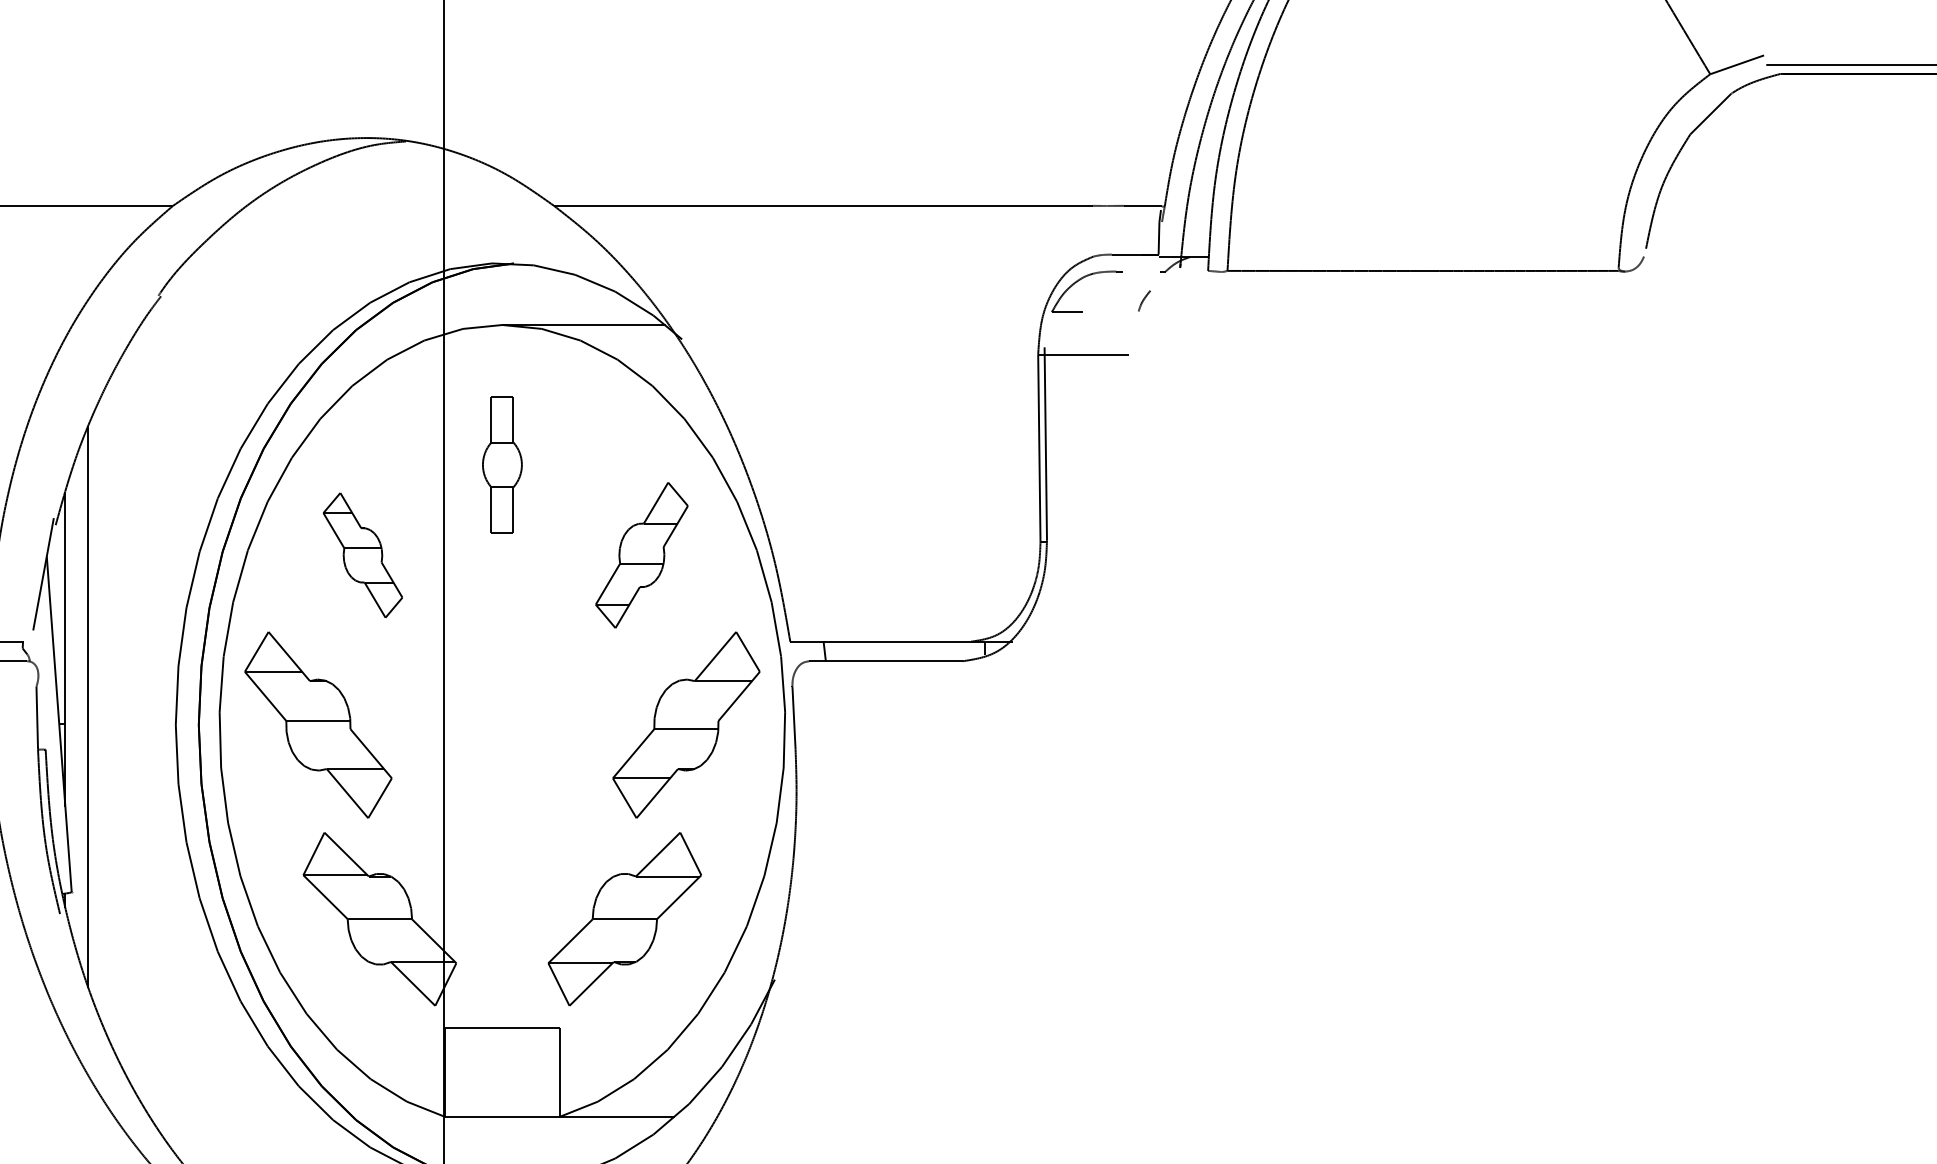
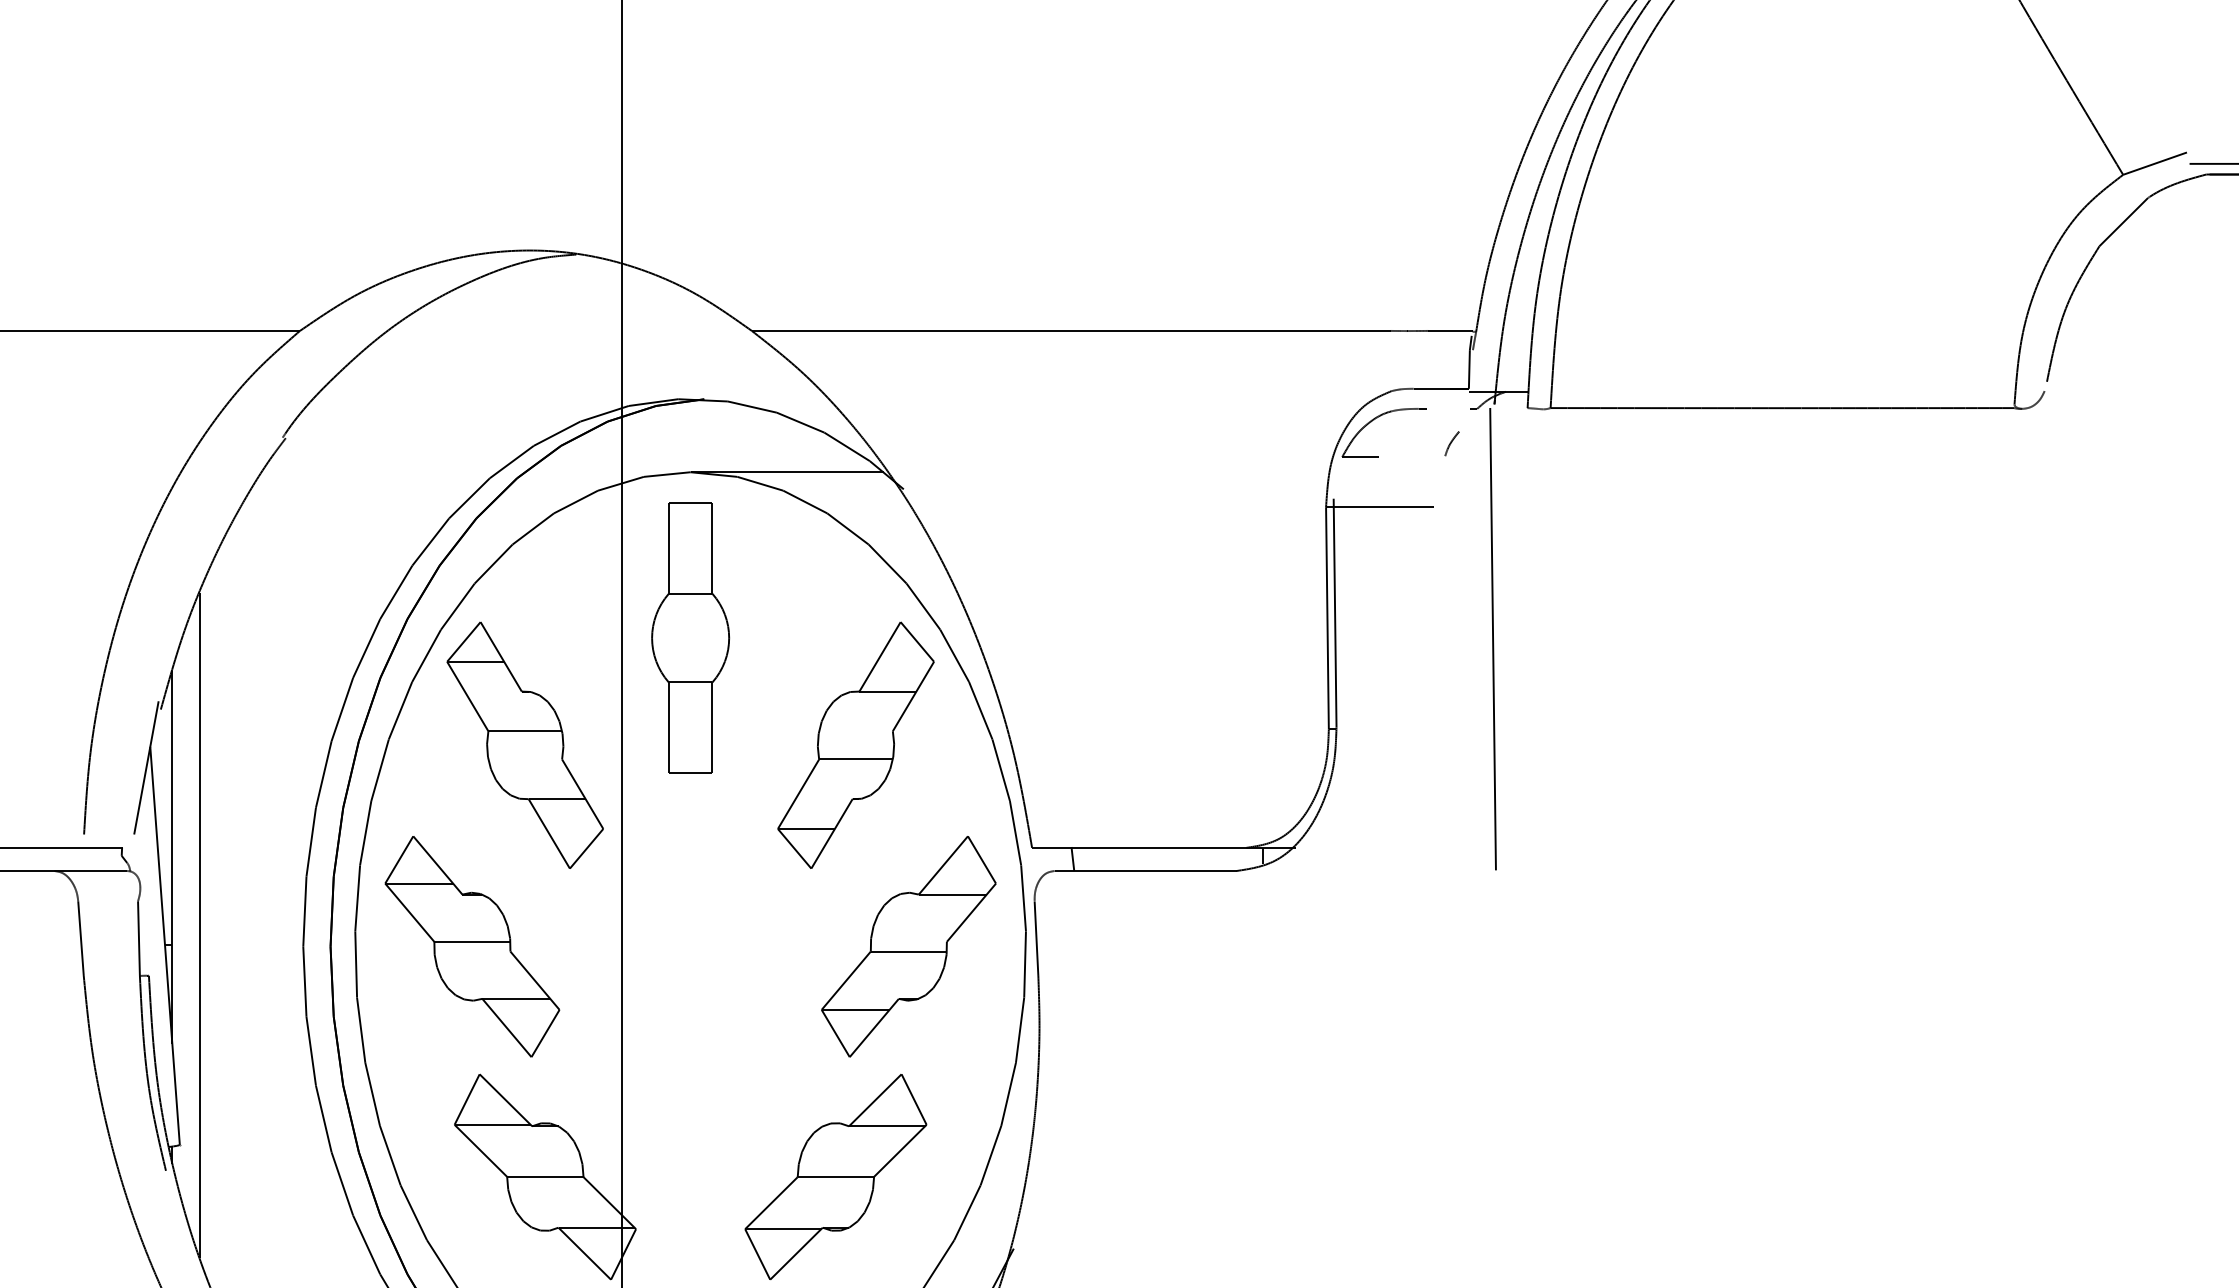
part: (502, 464) -> (690, 637), size x1.67
line: (1178, 465) -> (1492, 638), added
part: (362, 555) -> (524, 745), size x1.67
part: (641, 555) -> (855, 745), size x1.43

